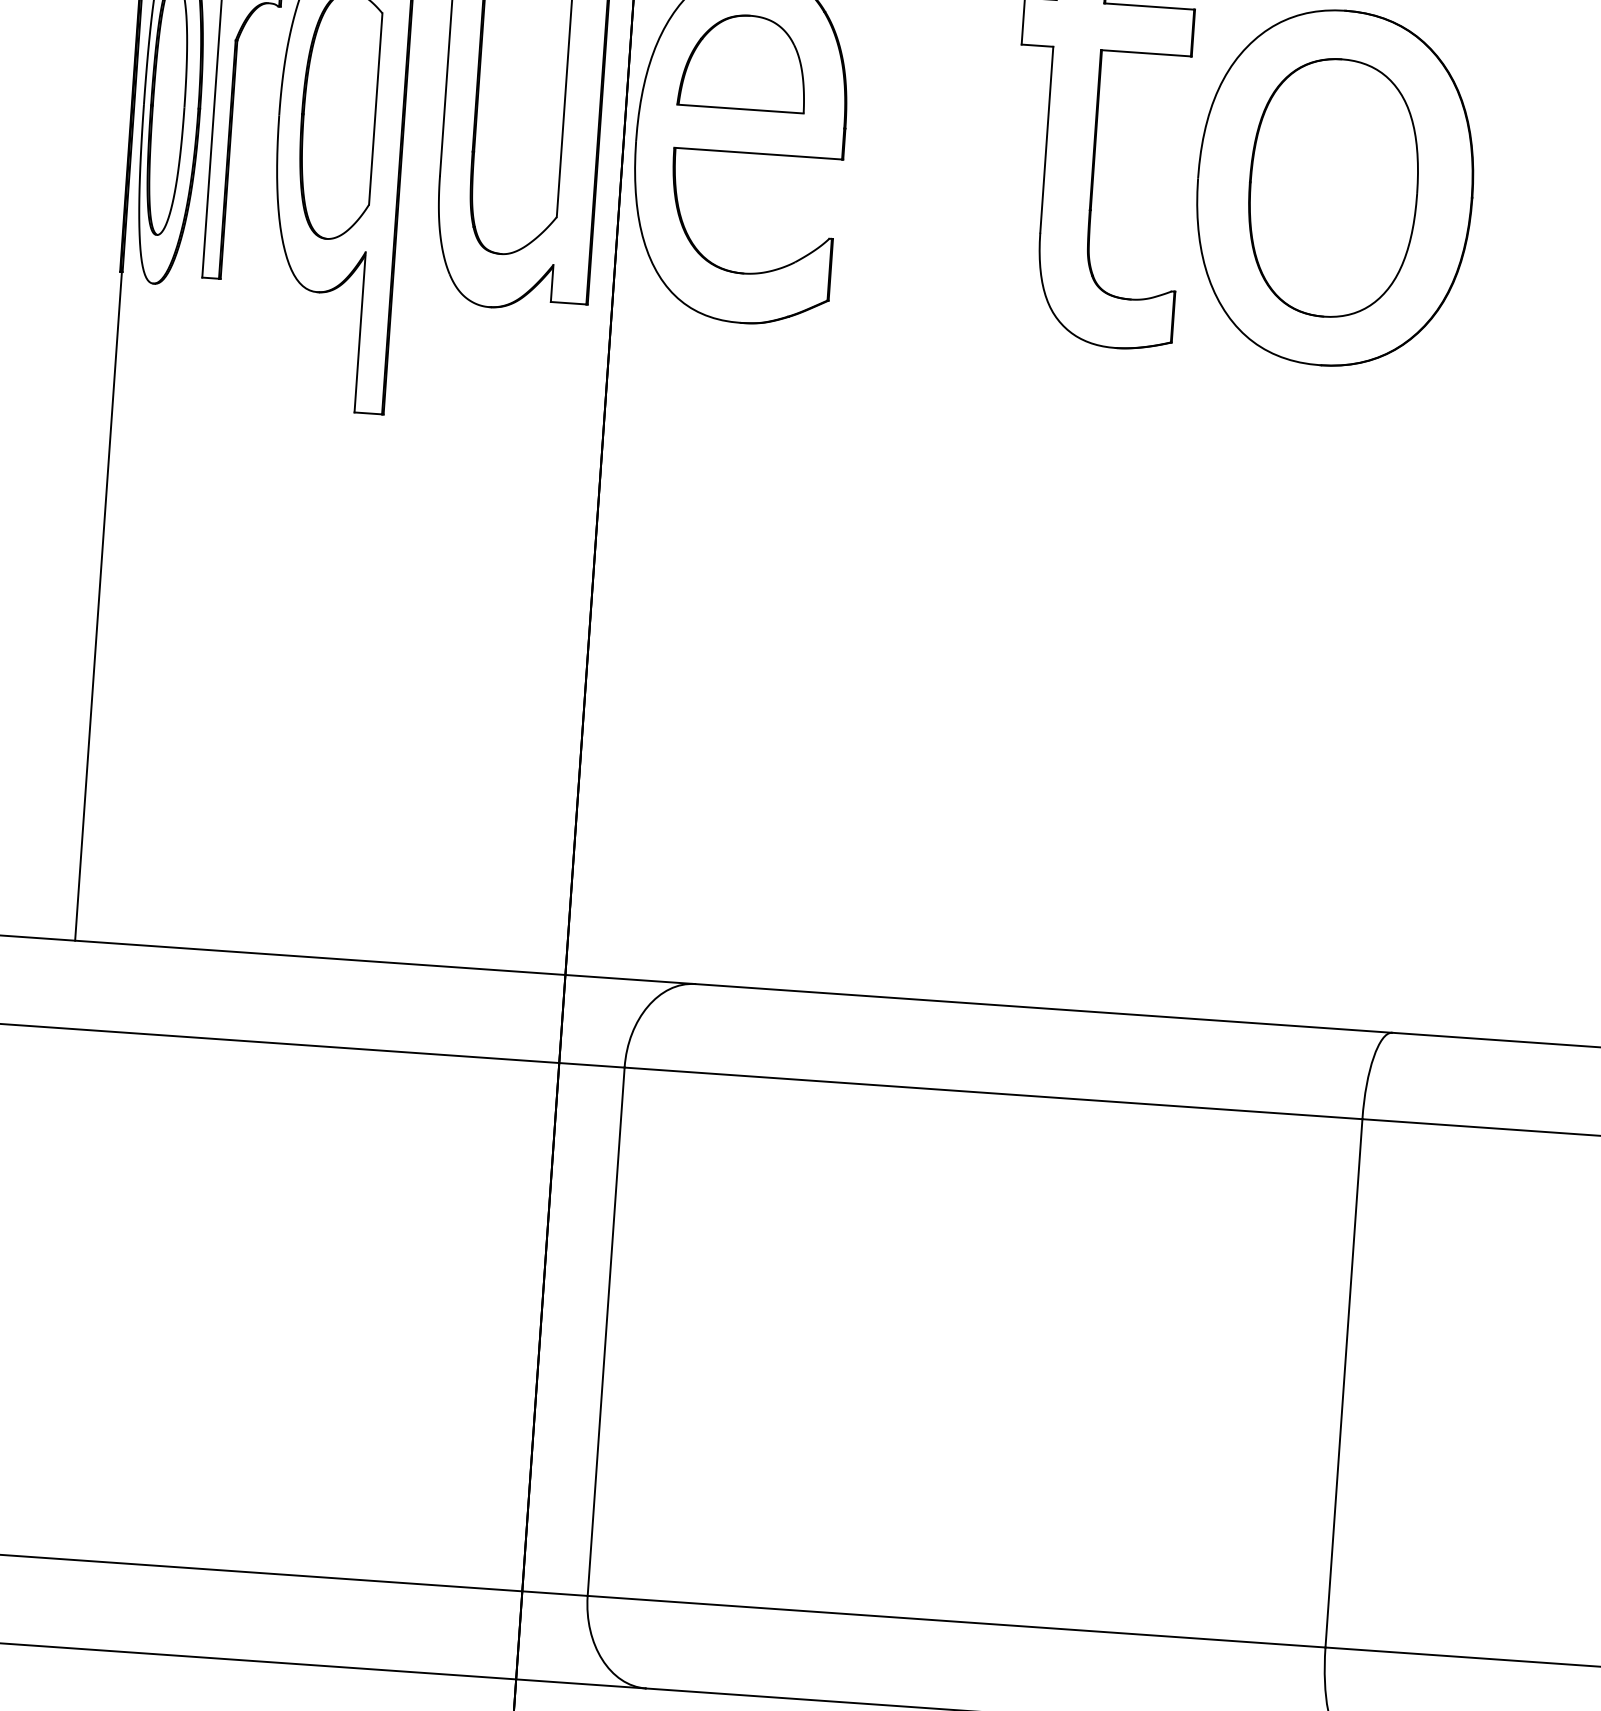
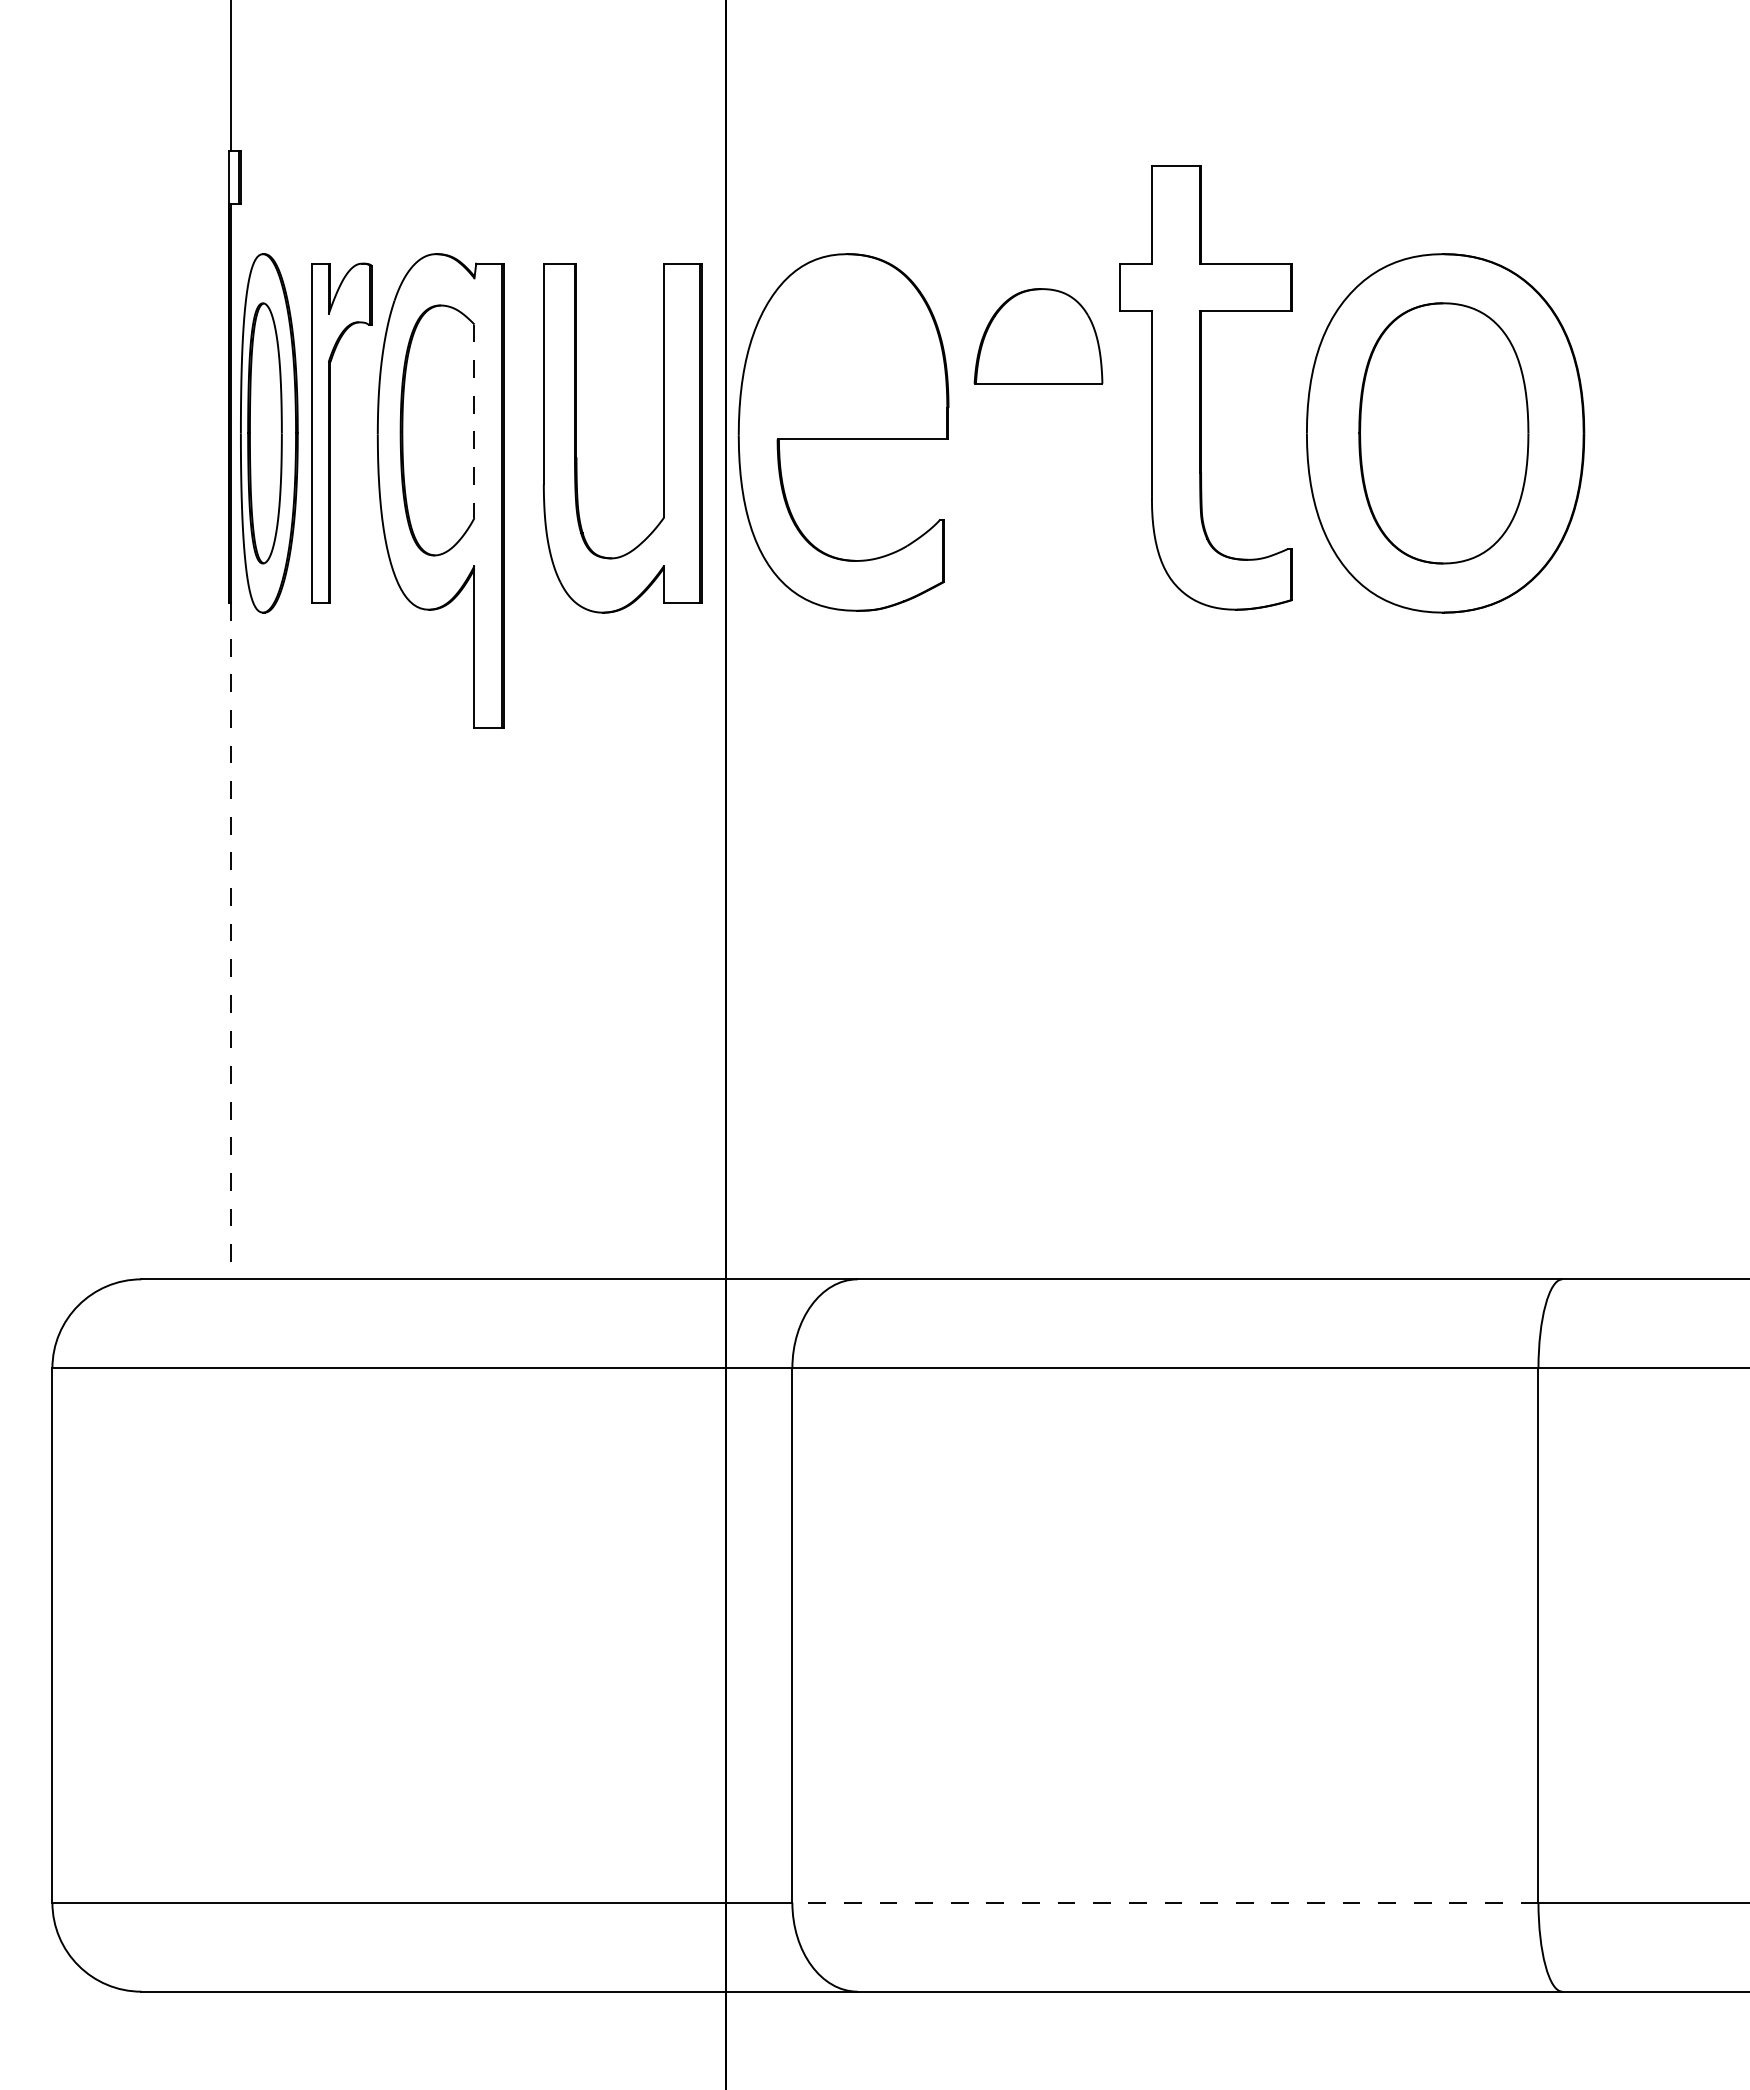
part: (743, 62) -> (1038, 336), moved
line: (375, 109) -> (474, 421), solid -> dashed
line: (98, 606) -> (230, 941), solid -> dashed
line: (955, 1621) -> (1164, 1902), solid -> dashed

